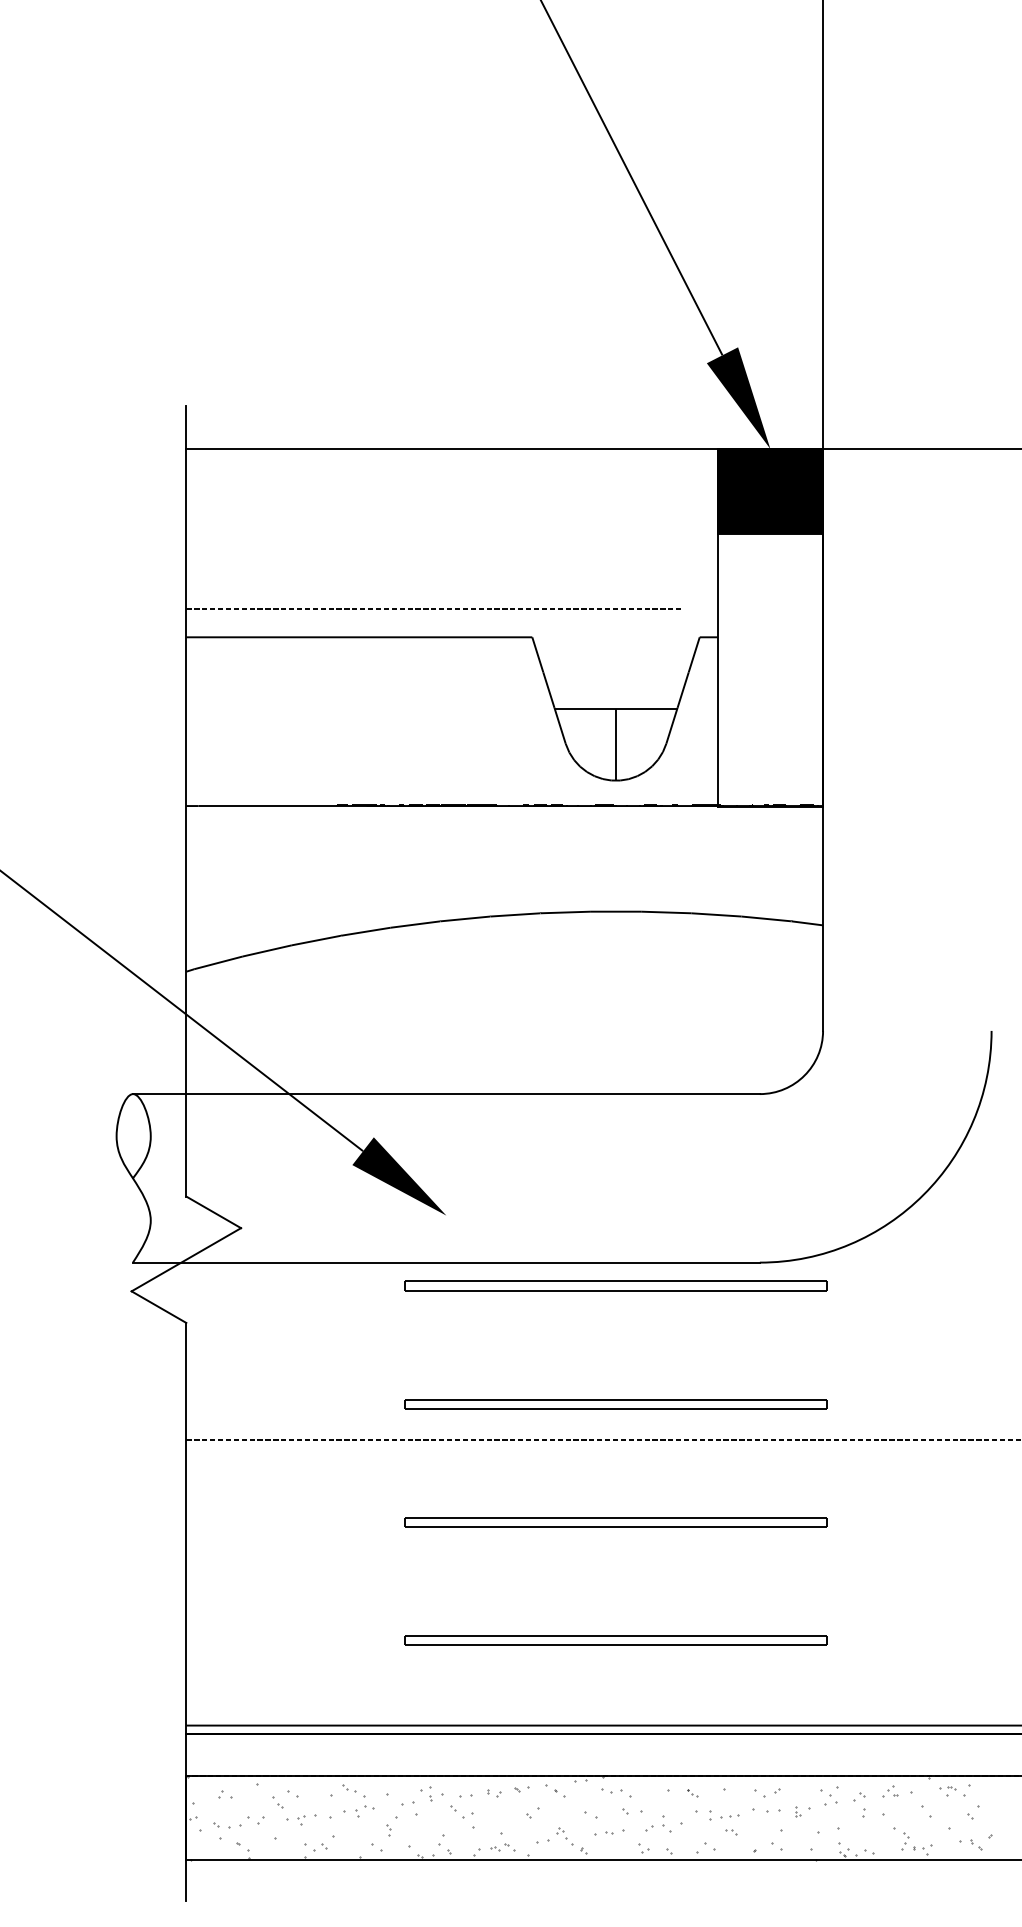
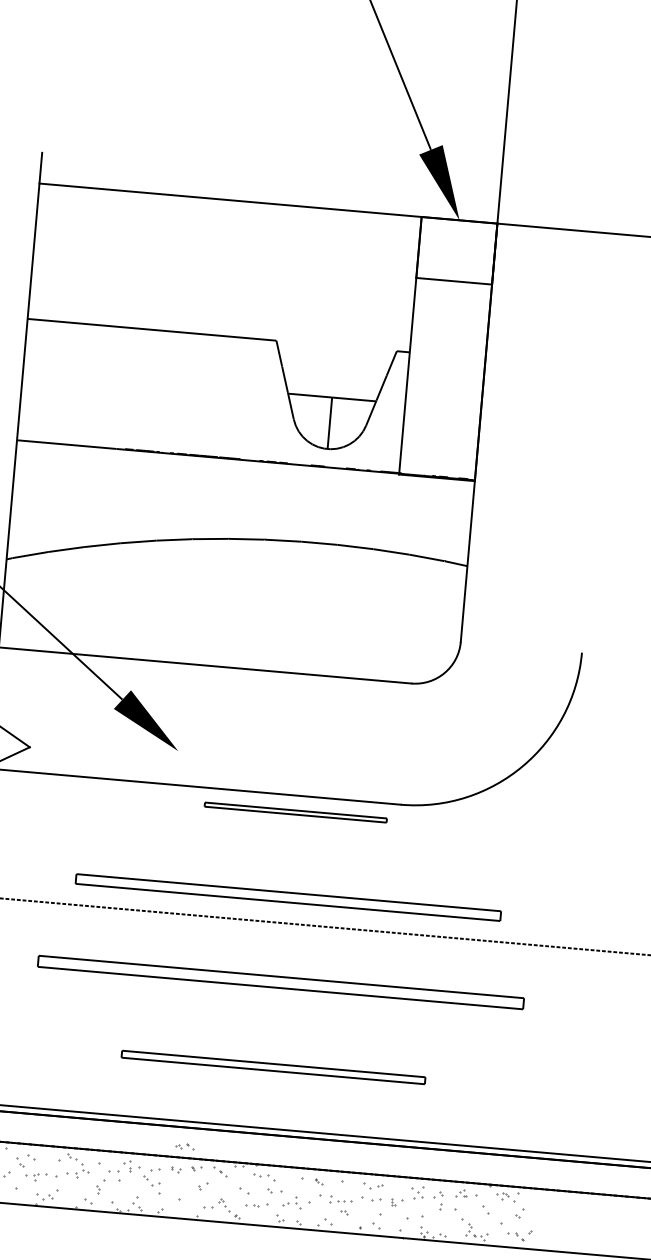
fill: (770, 491) -> (456, 250), removed
line: (433, 608) -> (207, 313), removed
part: (615, 1285) -> (295, 812), size x0.6
part: (615, 1404) -> (288, 897), size x1.4
part: (615, 1522) -> (280, 982), size x1.6
part: (502, 1847) -> (184, 1146), moved

